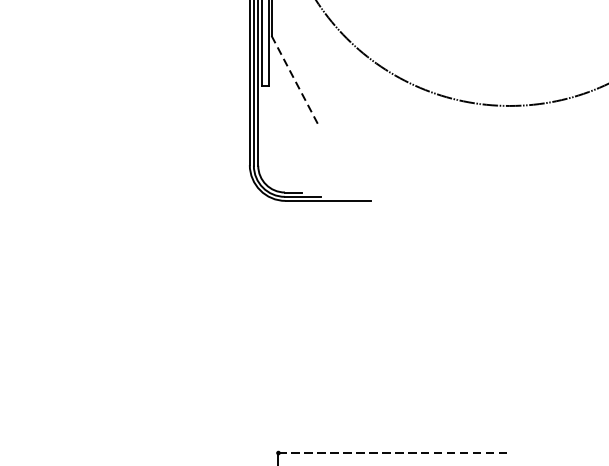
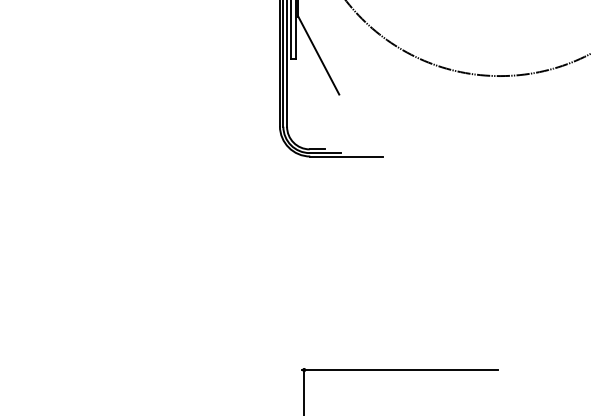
line: (295, 81) -> (318, 55), dashed -> solid
line: (391, 453) -> (399, 370), dashed -> solid

